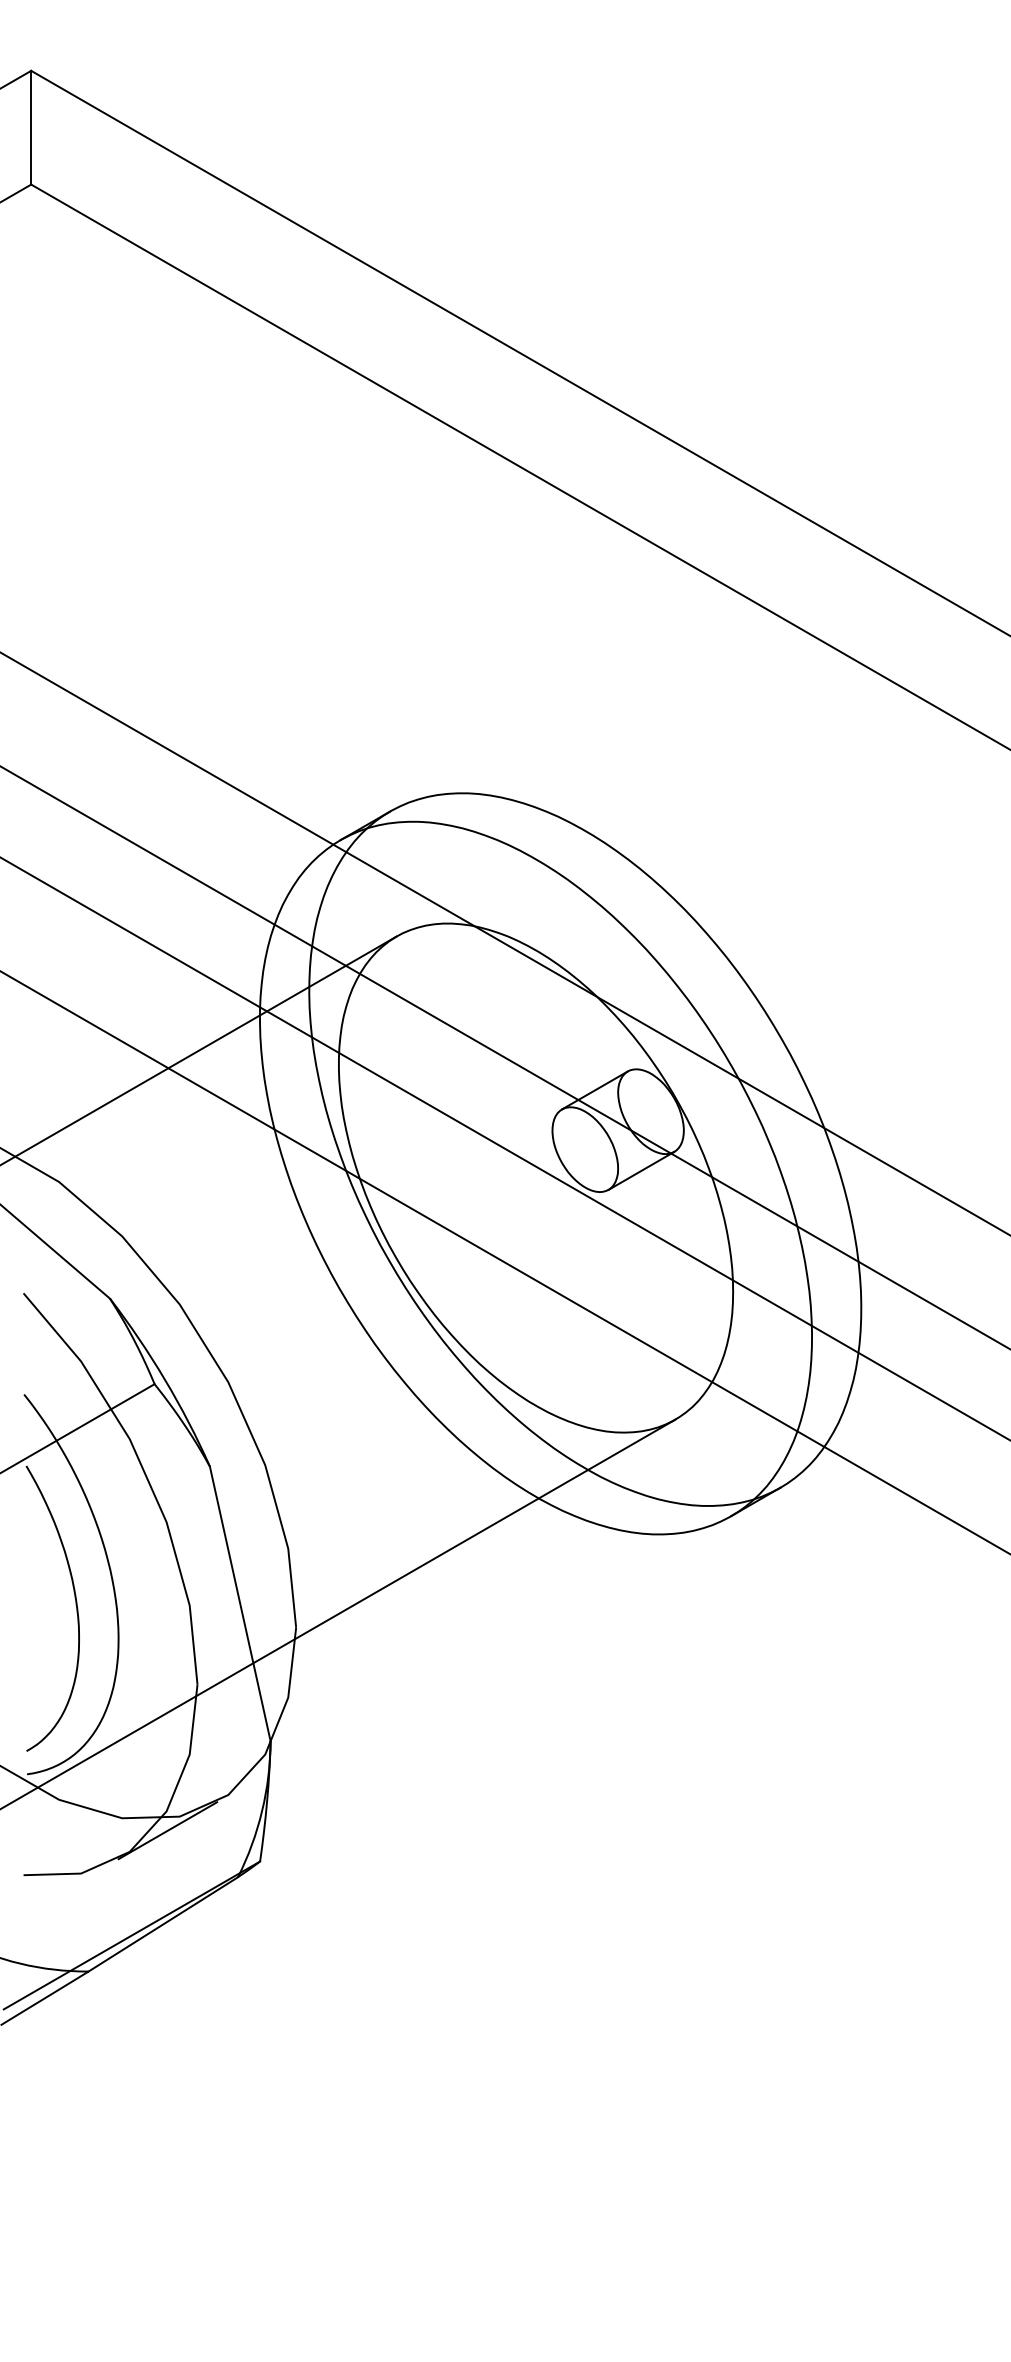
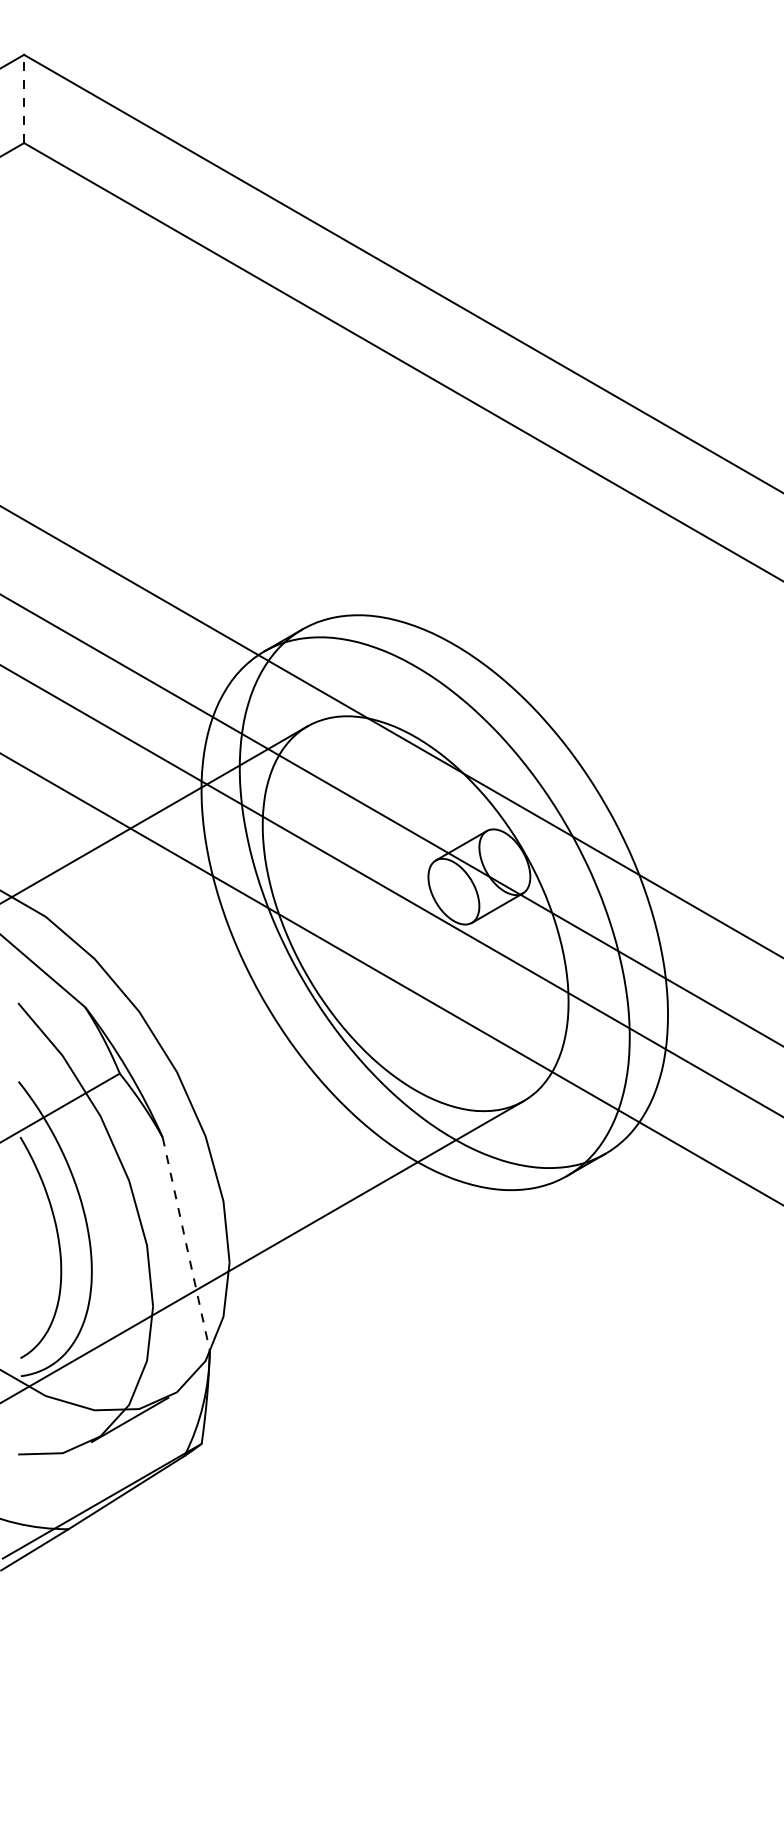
line: (31, 127) -> (24, 98), solid -> dashed
line: (240, 1603) -> (186, 1243), solid -> dashed

